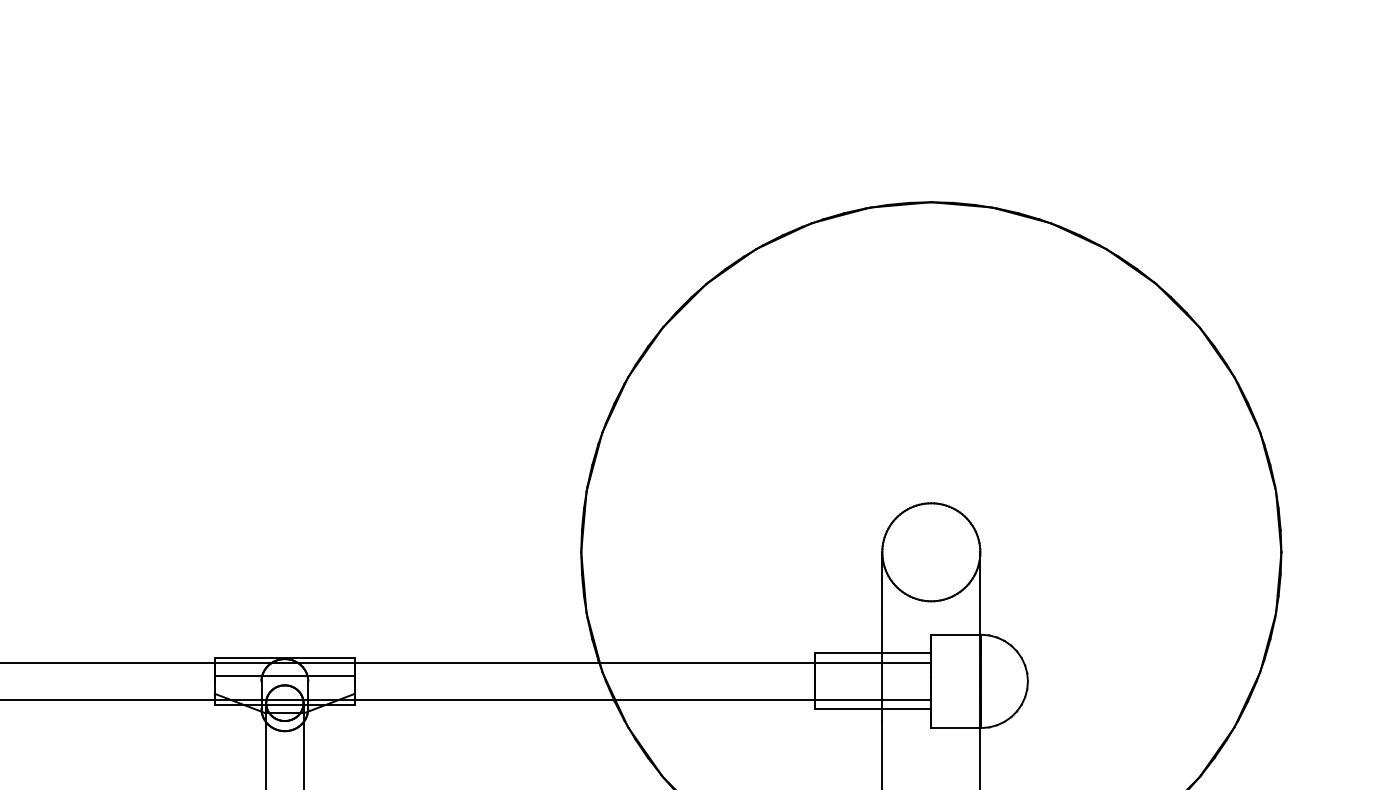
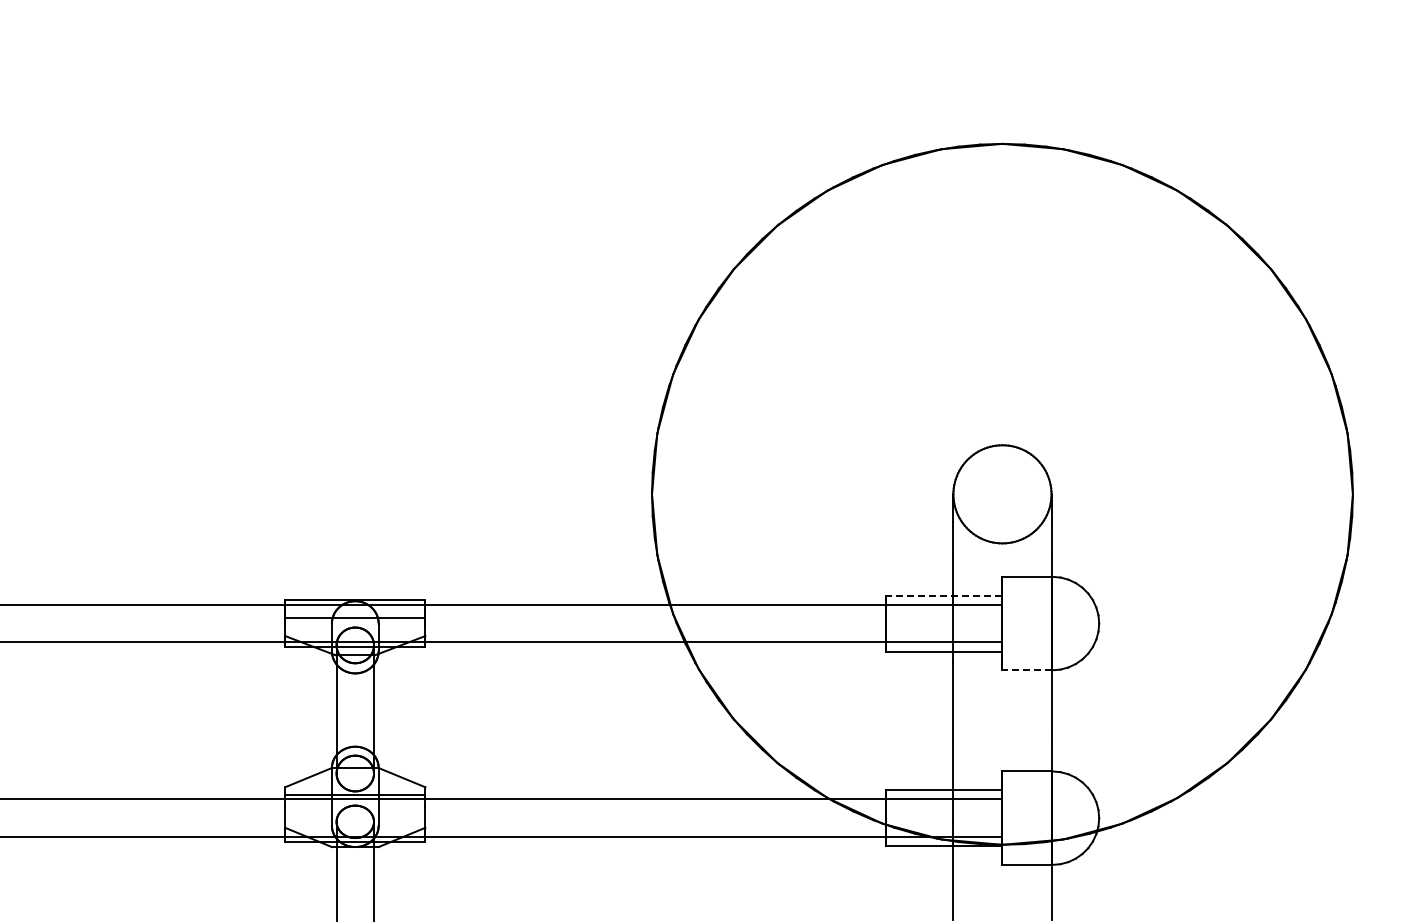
line: (872, 653) -> (943, 595), solid -> dashed
line: (956, 728) -> (1027, 670), solid -> dashed

